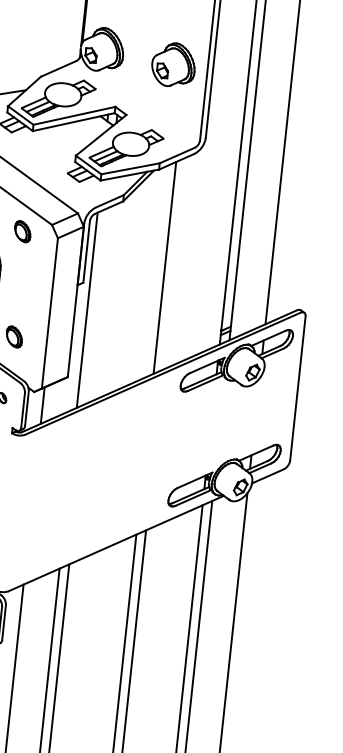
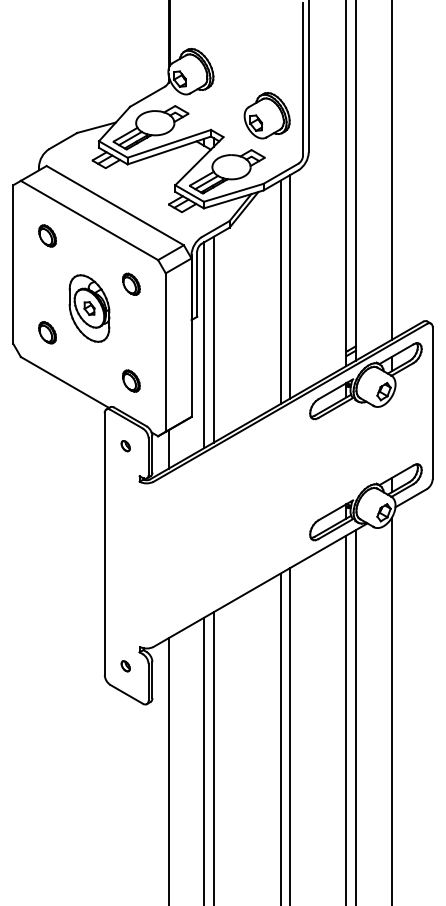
part: (173, 64) -> (266, 115), moved
part: (22, 230) -> (131, 283), moved
line: (174, 263) -> (290, 286), added
line: (96, 305) -> (213, 339), added

